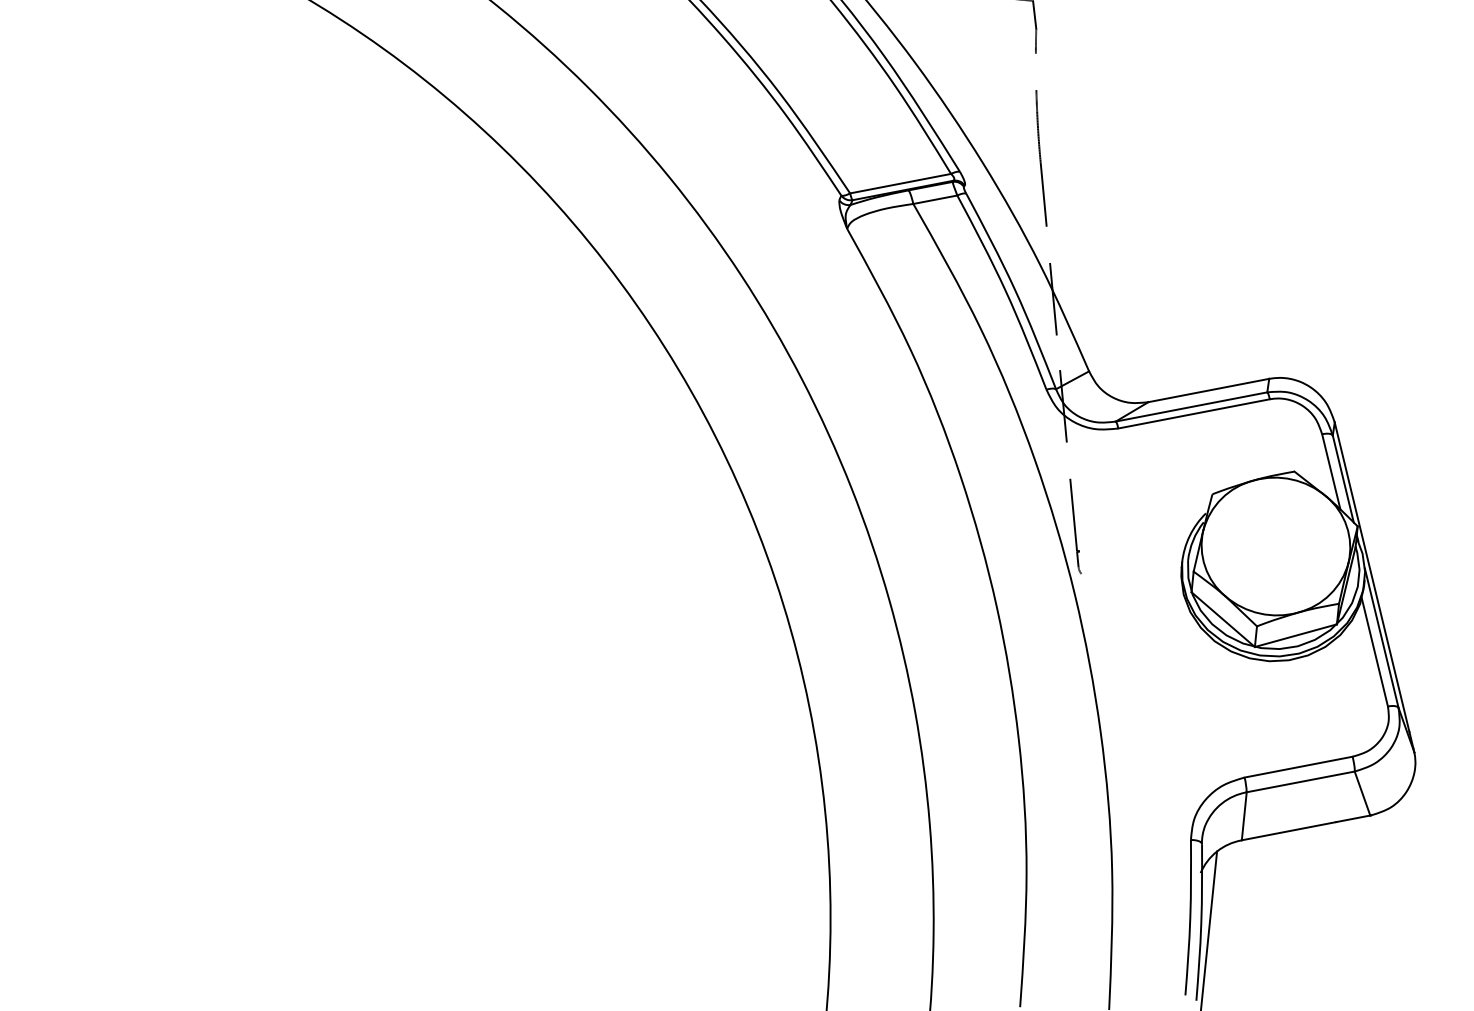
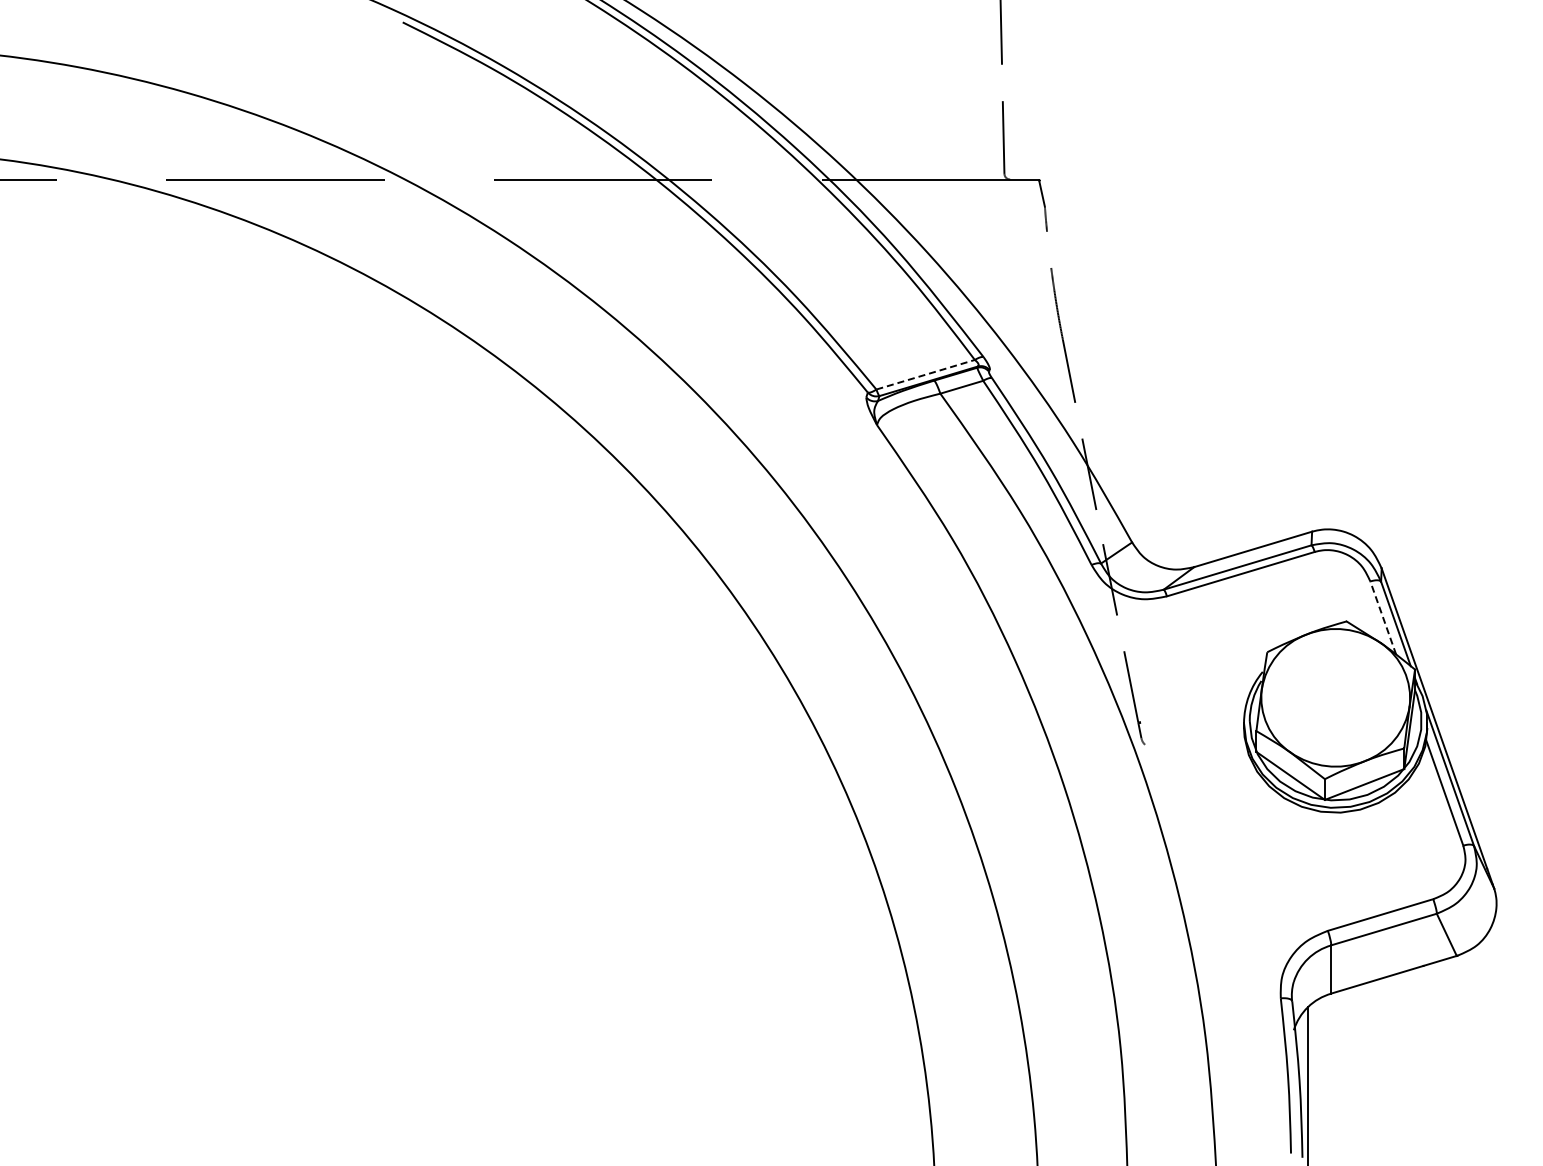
line: (901, 183) -> (926, 374), solid -> dashed
line: (1331, 472) -> (1383, 618), solid -> dashed

